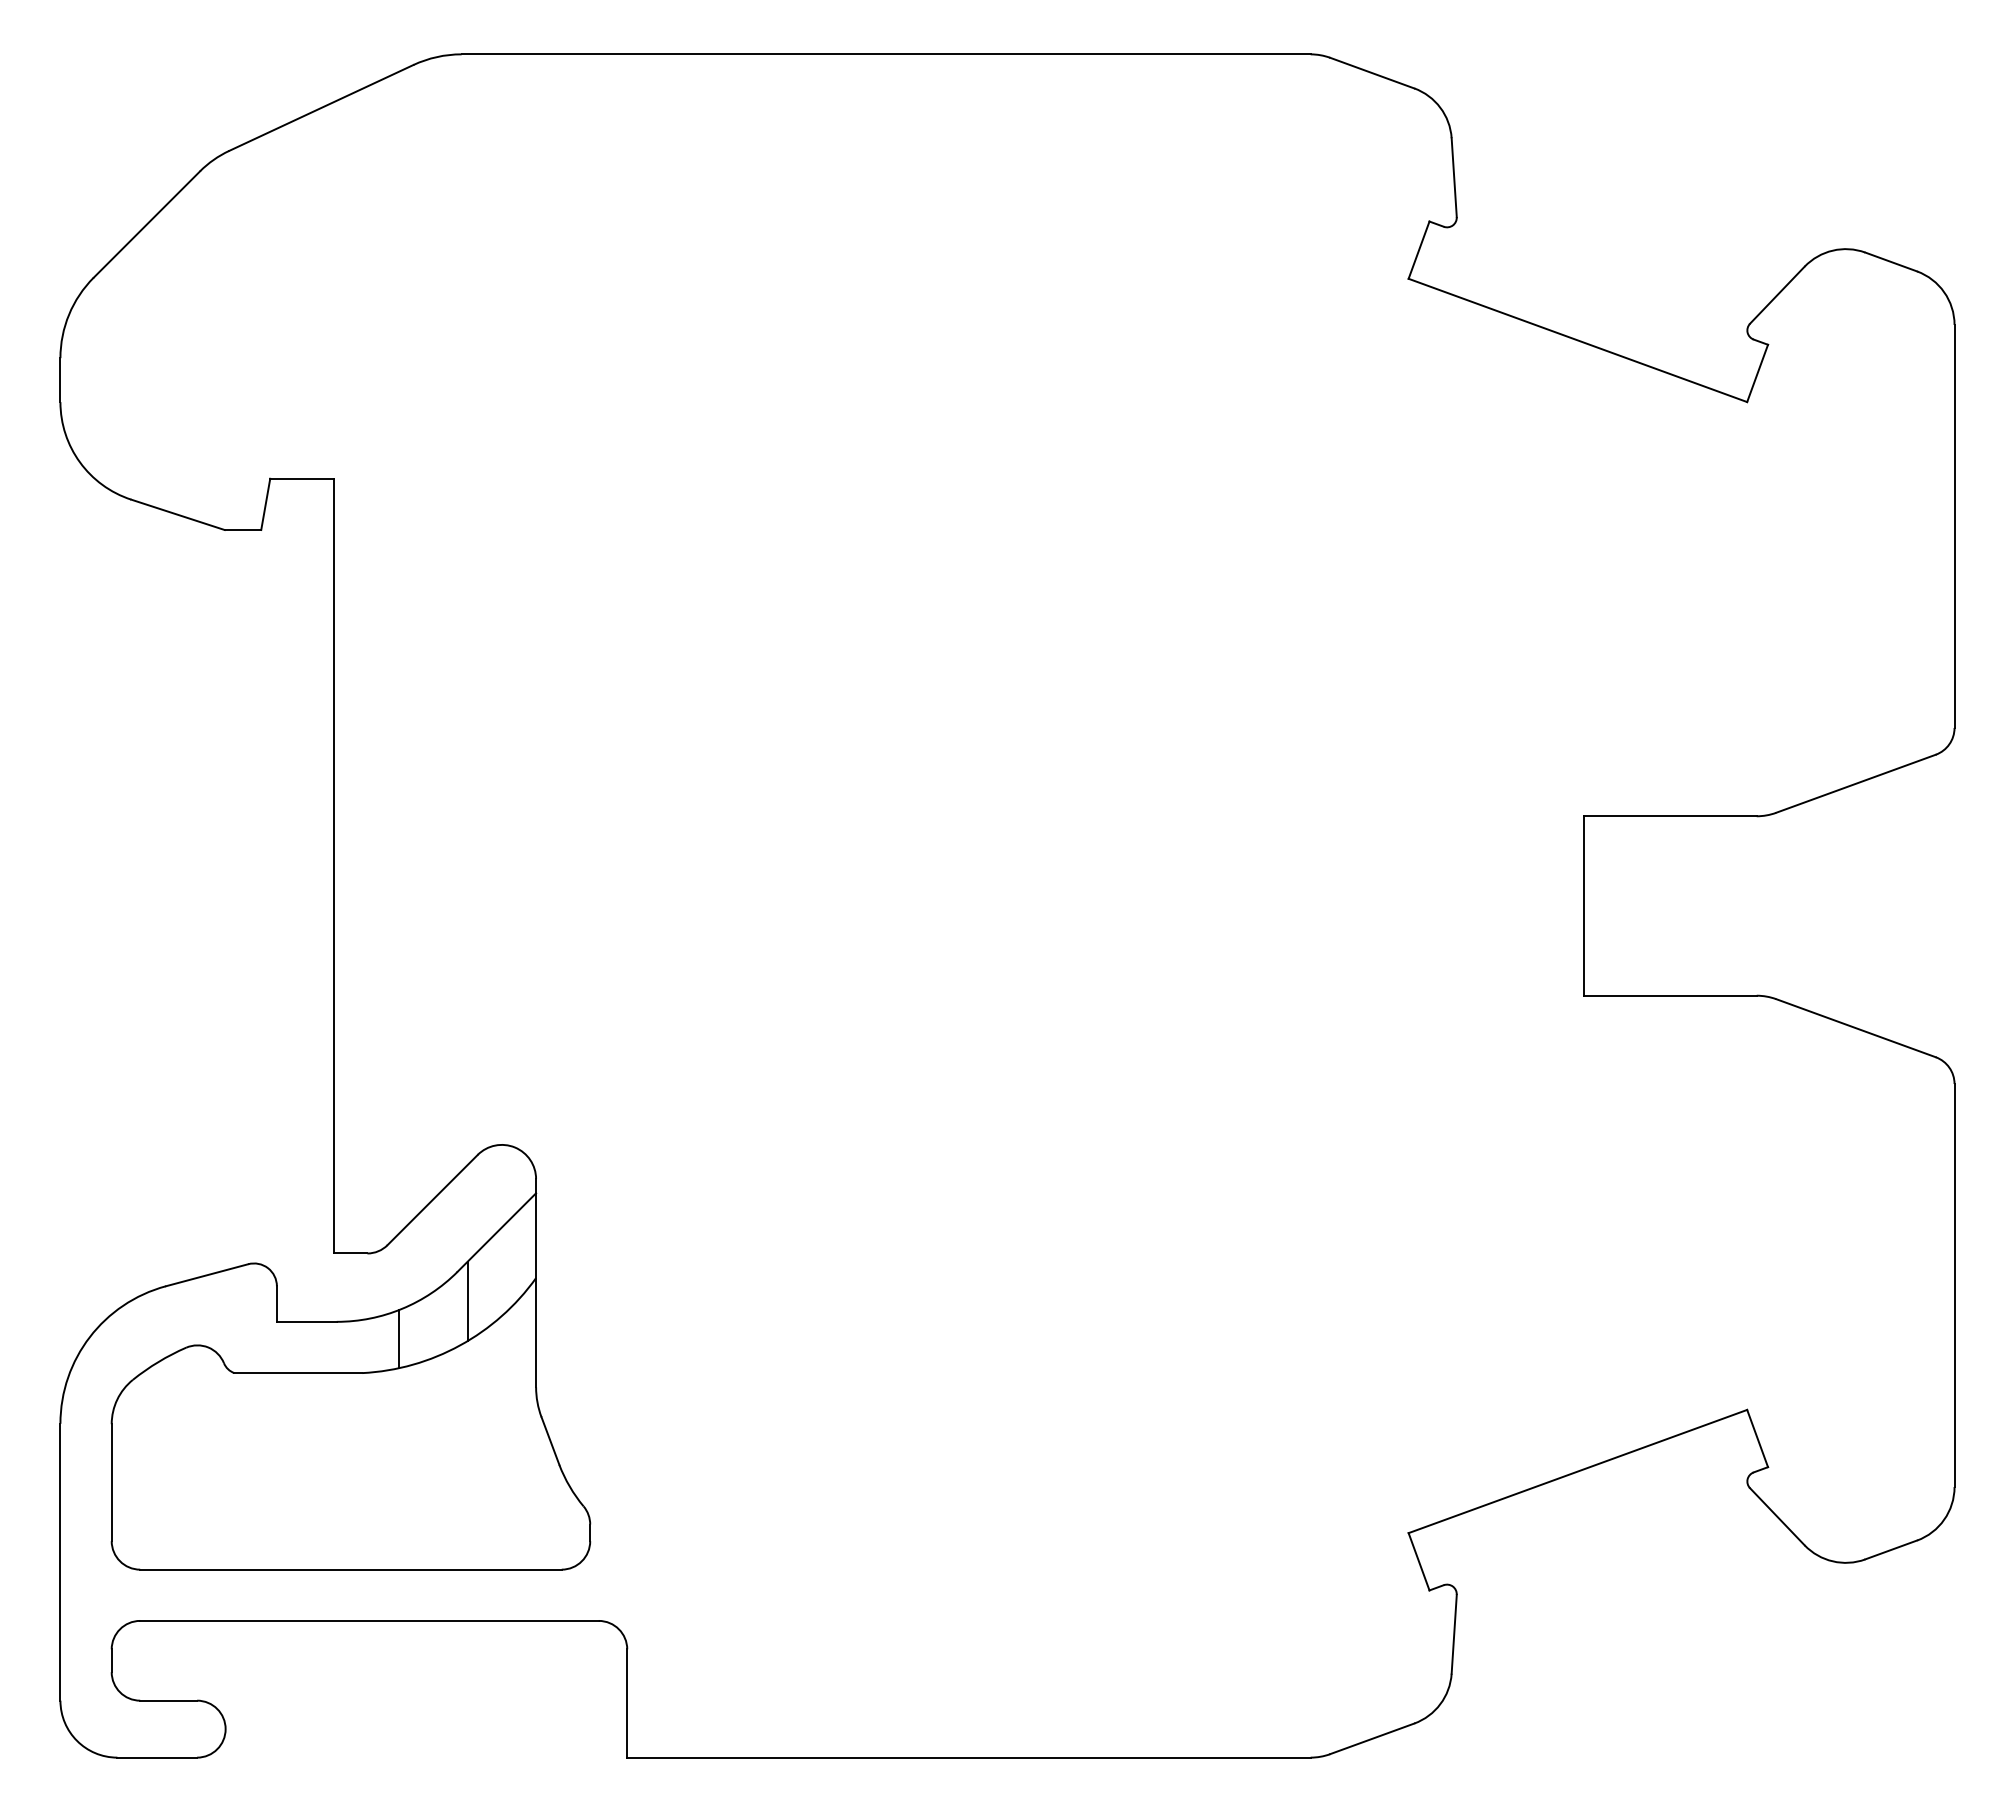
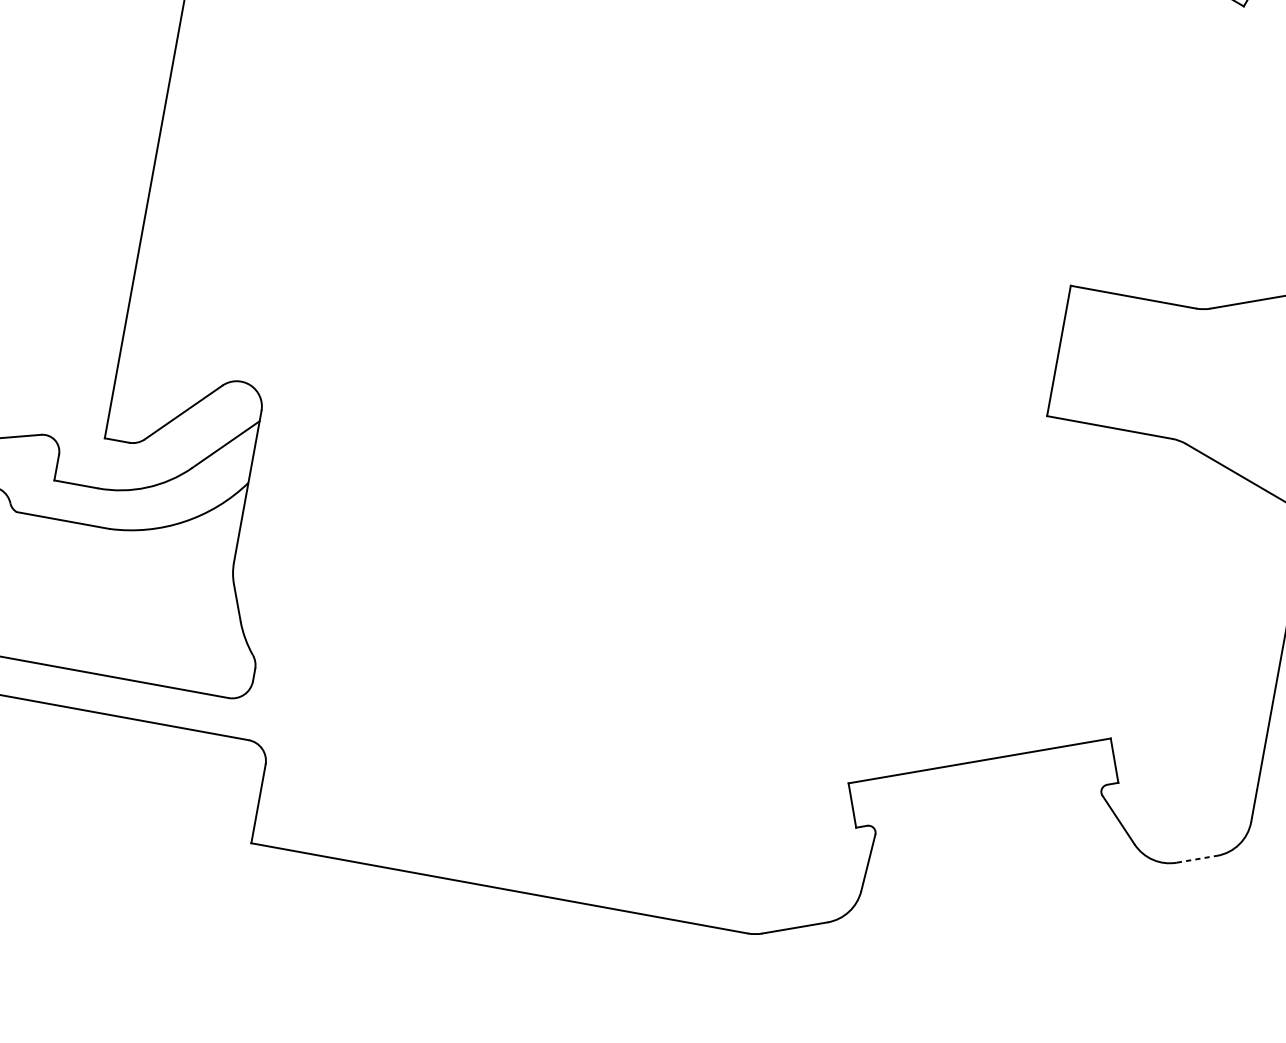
line: (467, 1301) -> (195, 490), removed
line: (399, 1338) -> (141, 508), removed
line: (1891, 1549) -> (1197, 858), solid -> dashed

